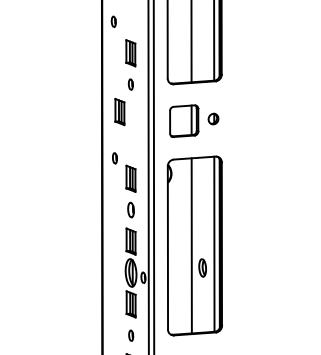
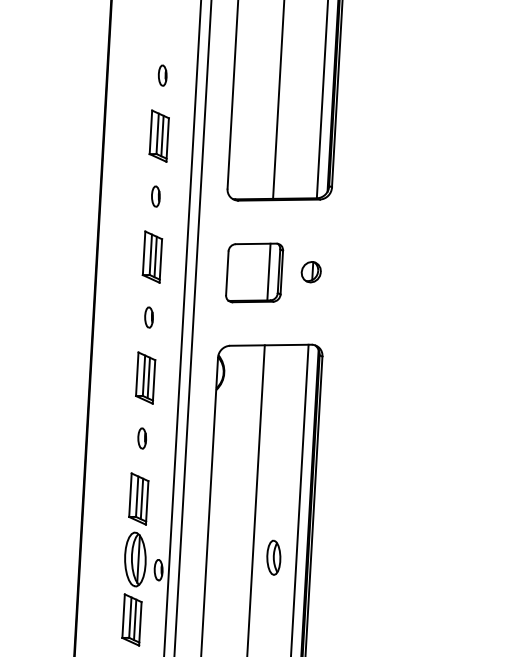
part: (113, 21) -> (162, 74), moved
part: (119, 112) -> (151, 257), moved
part: (114, 158) -> (148, 317), moved
part: (130, 210) -> (141, 439), size x0.71

